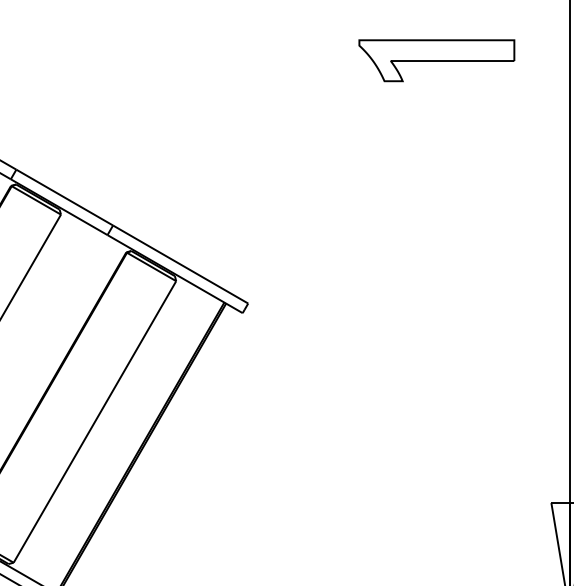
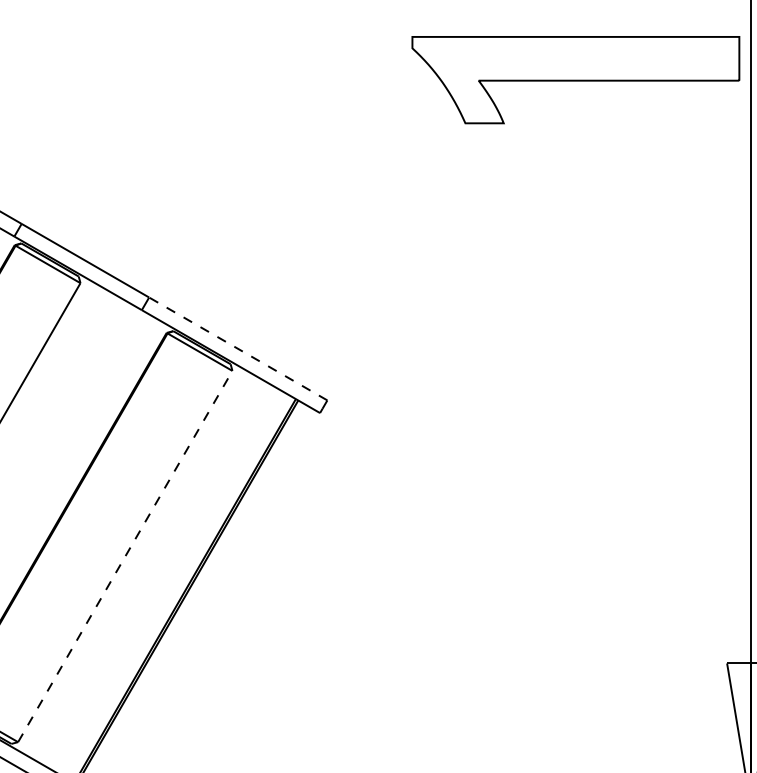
part: (437, 60) -> (576, 80), size x1.6
line: (180, 264) -> (238, 348), solid -> dashed
line: (95, 421) -> (125, 556), solid -> dashed

